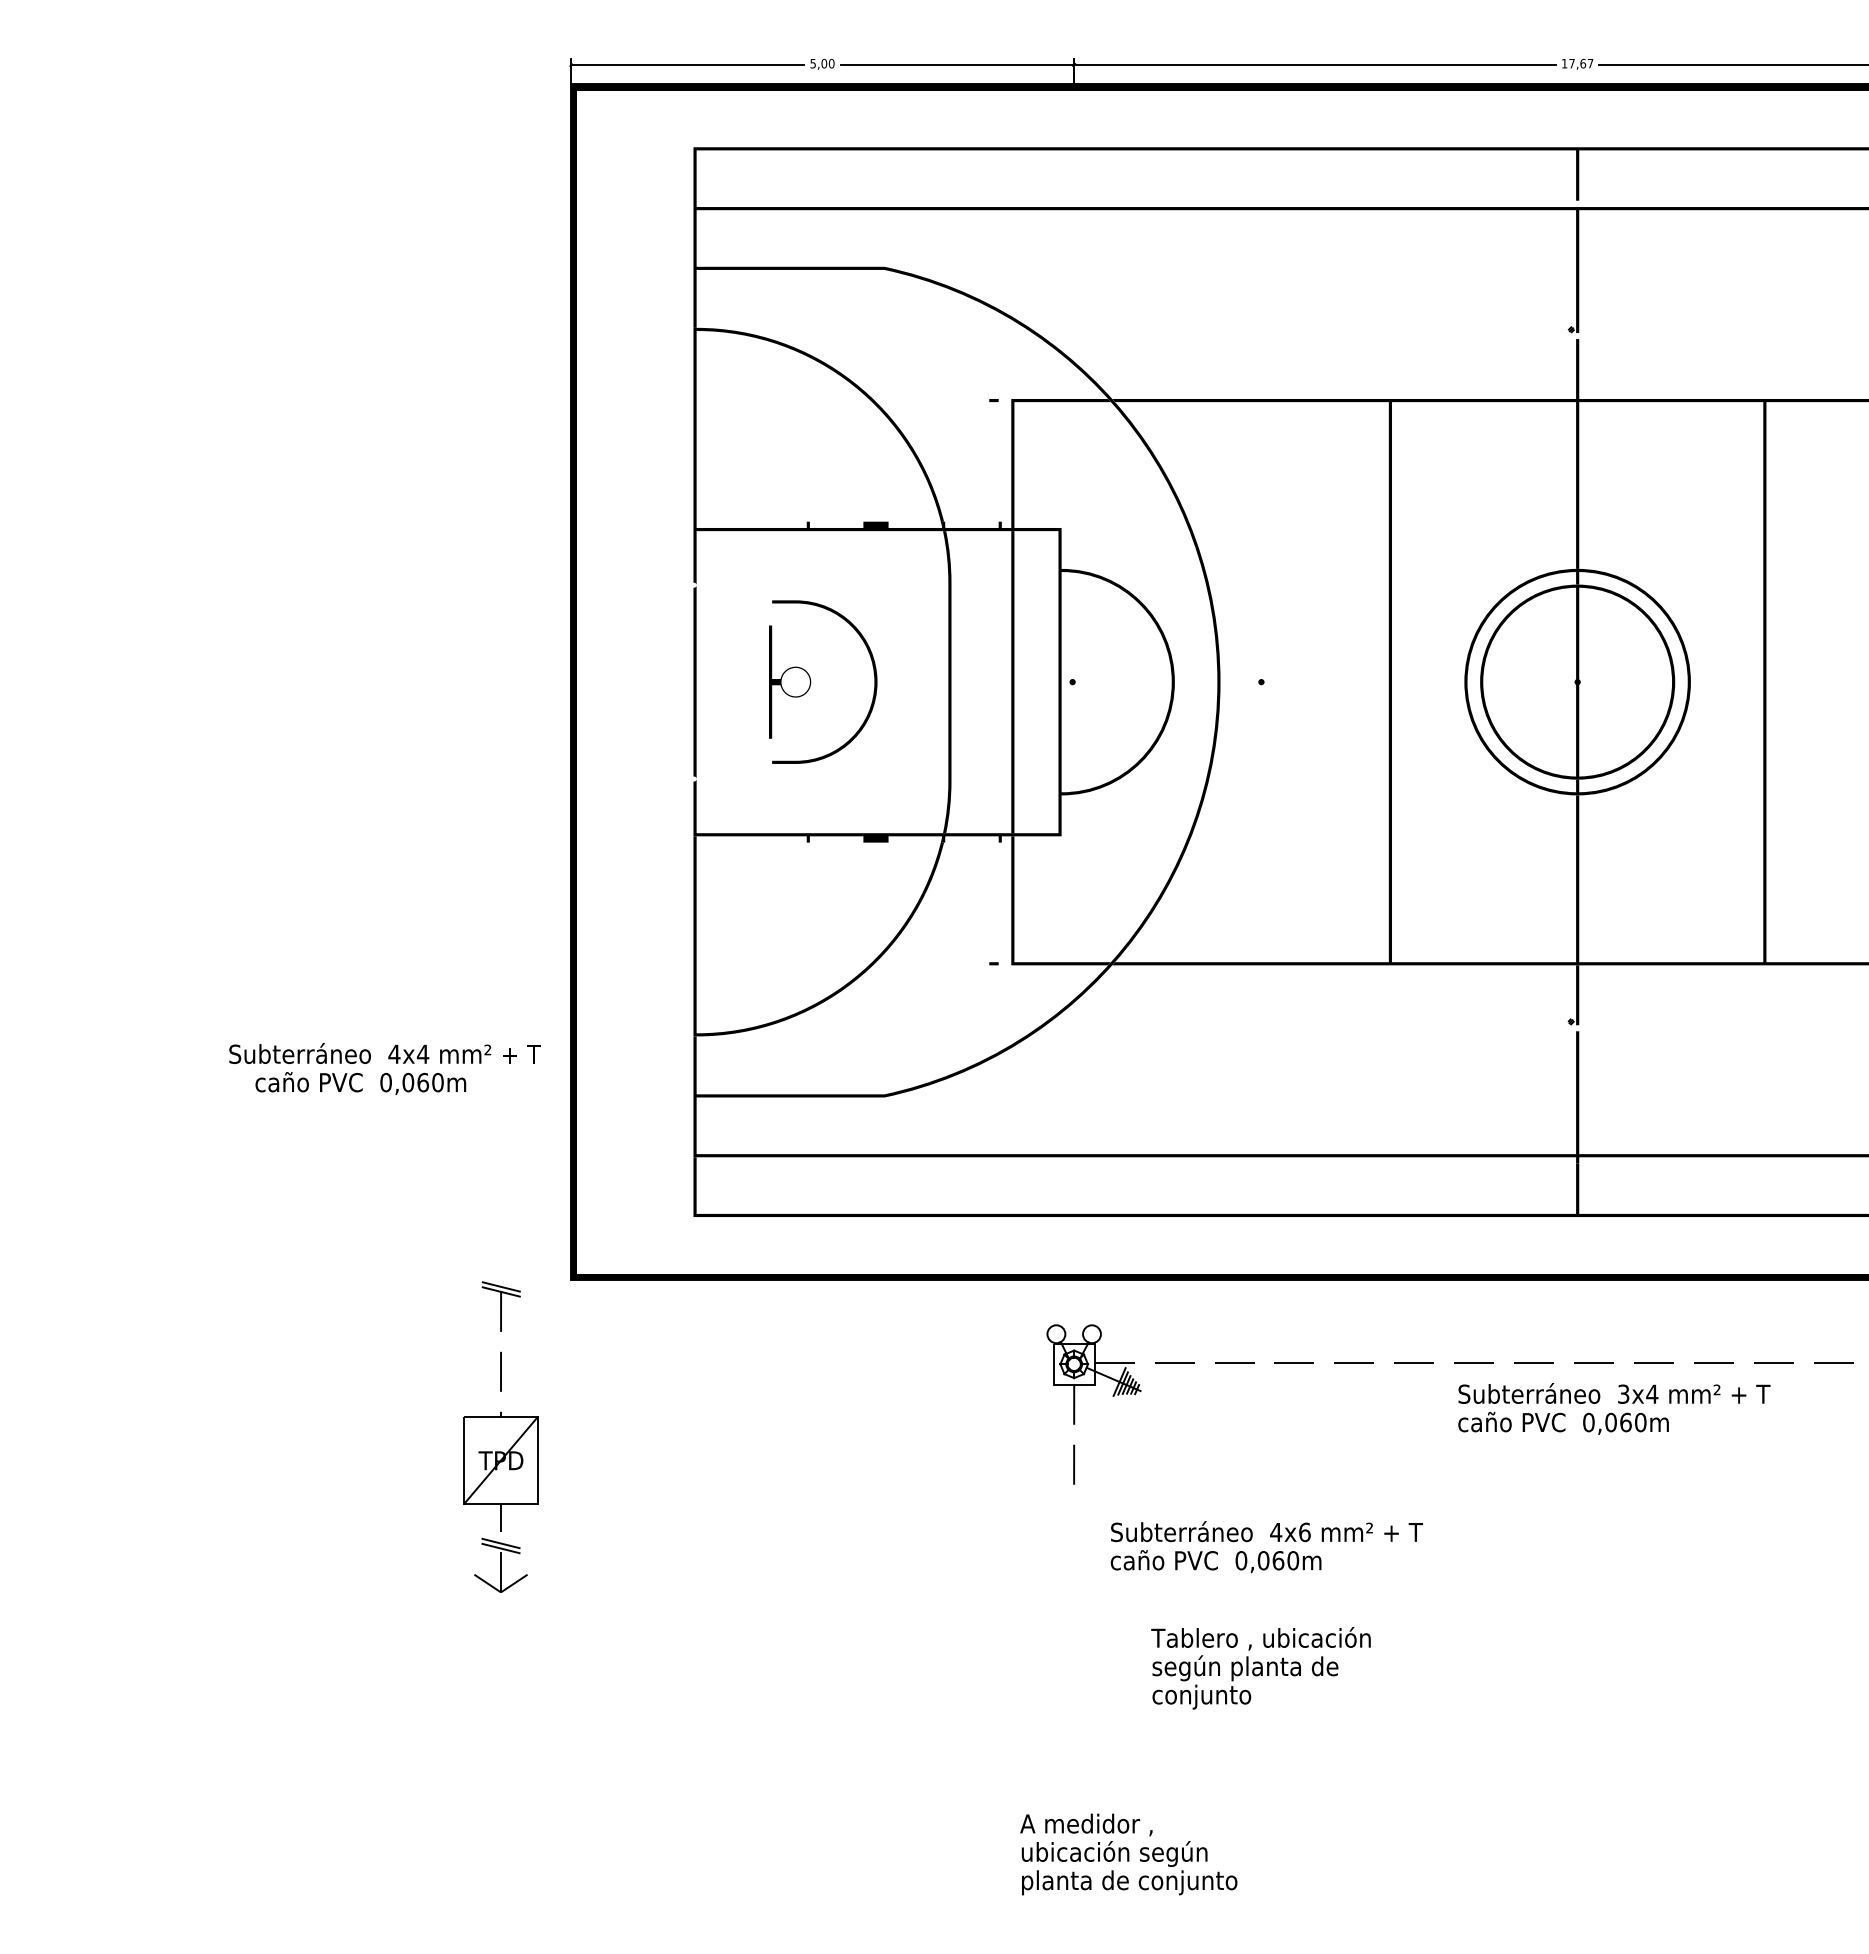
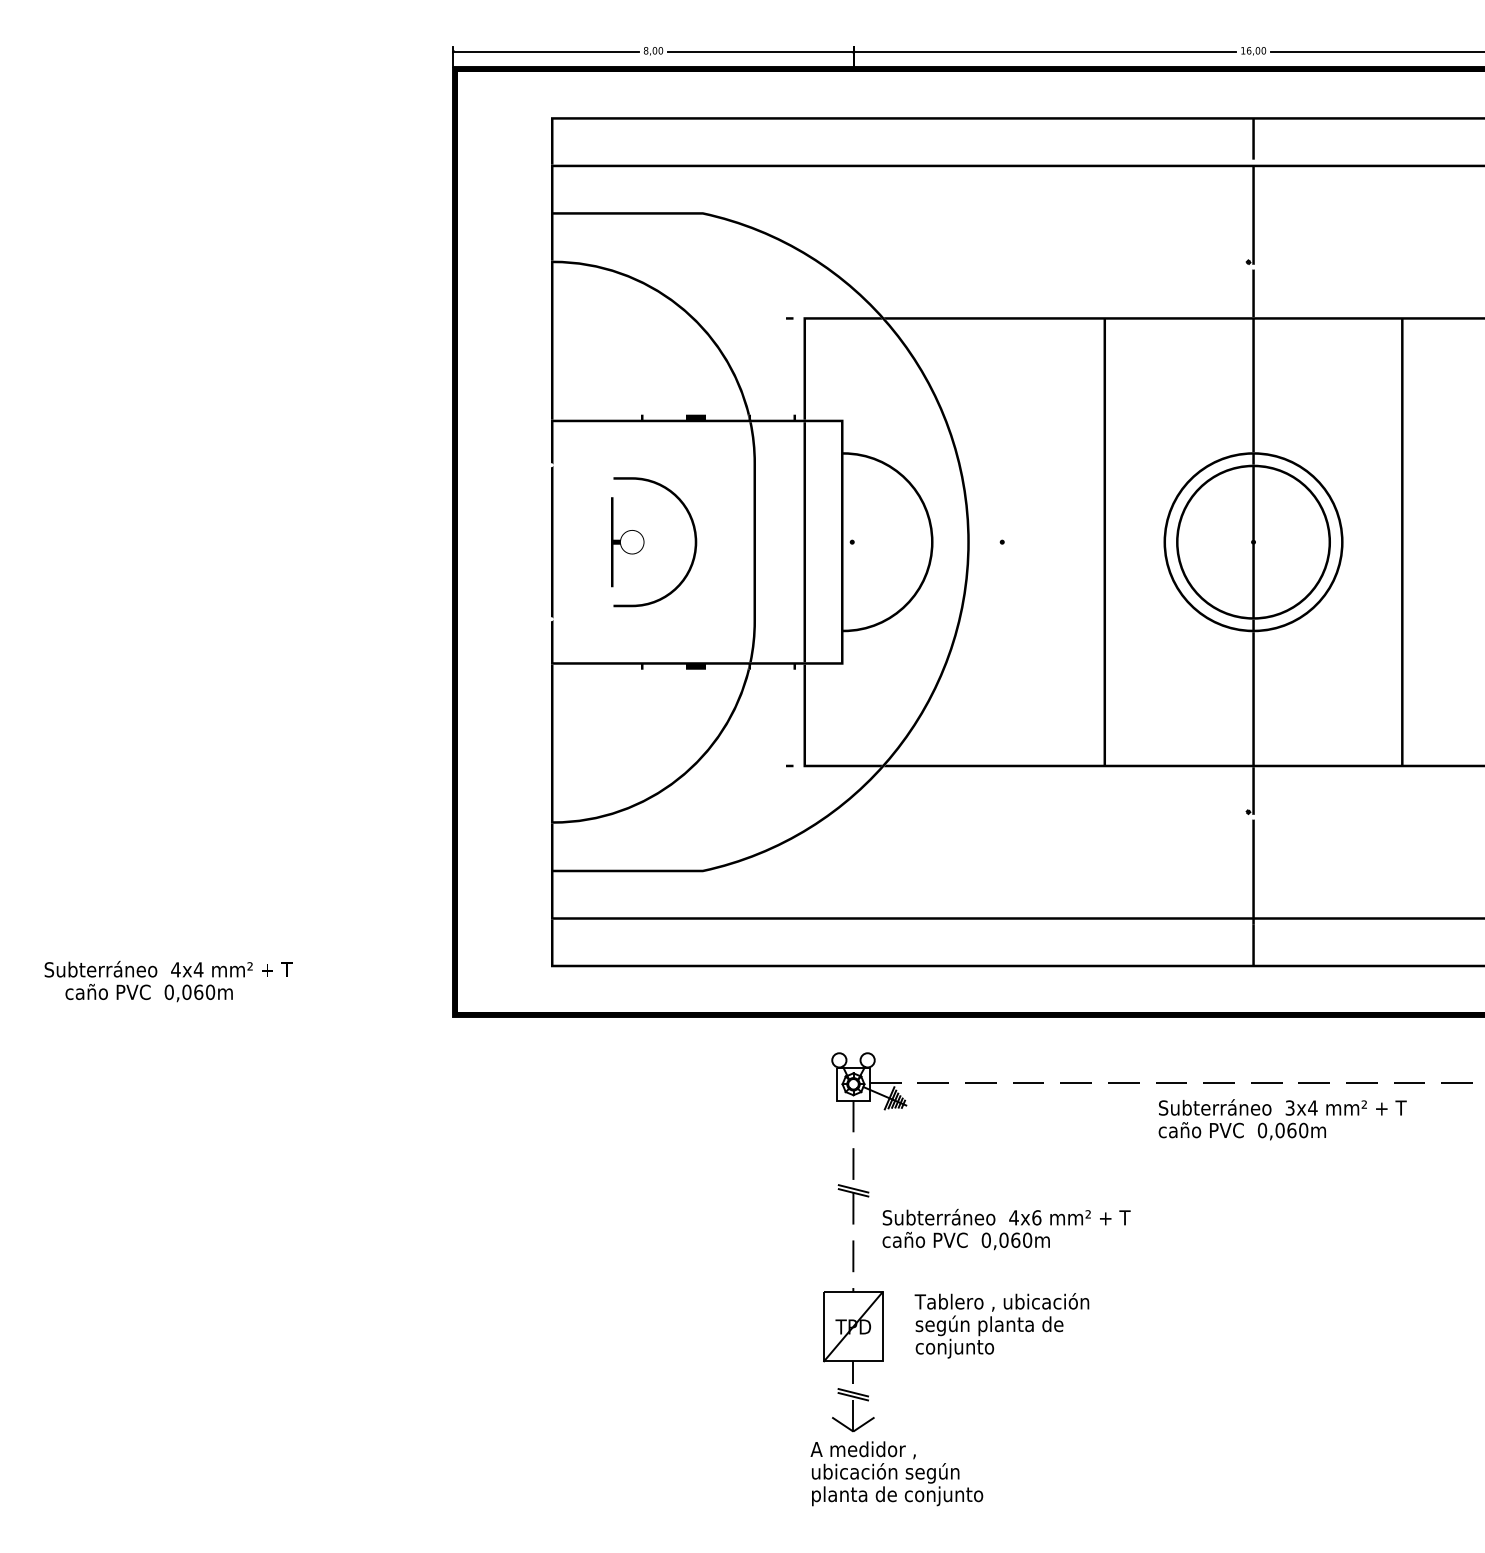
text: (813, 63) -> (646, 50), 5,00 -> 8,00
text: (1581, 63) -> (1256, 50), 17,67 -> 16,00
text: (384, 1068) -> (168, 981), moved
part: (500, 1436) -> (852, 1307), moved

